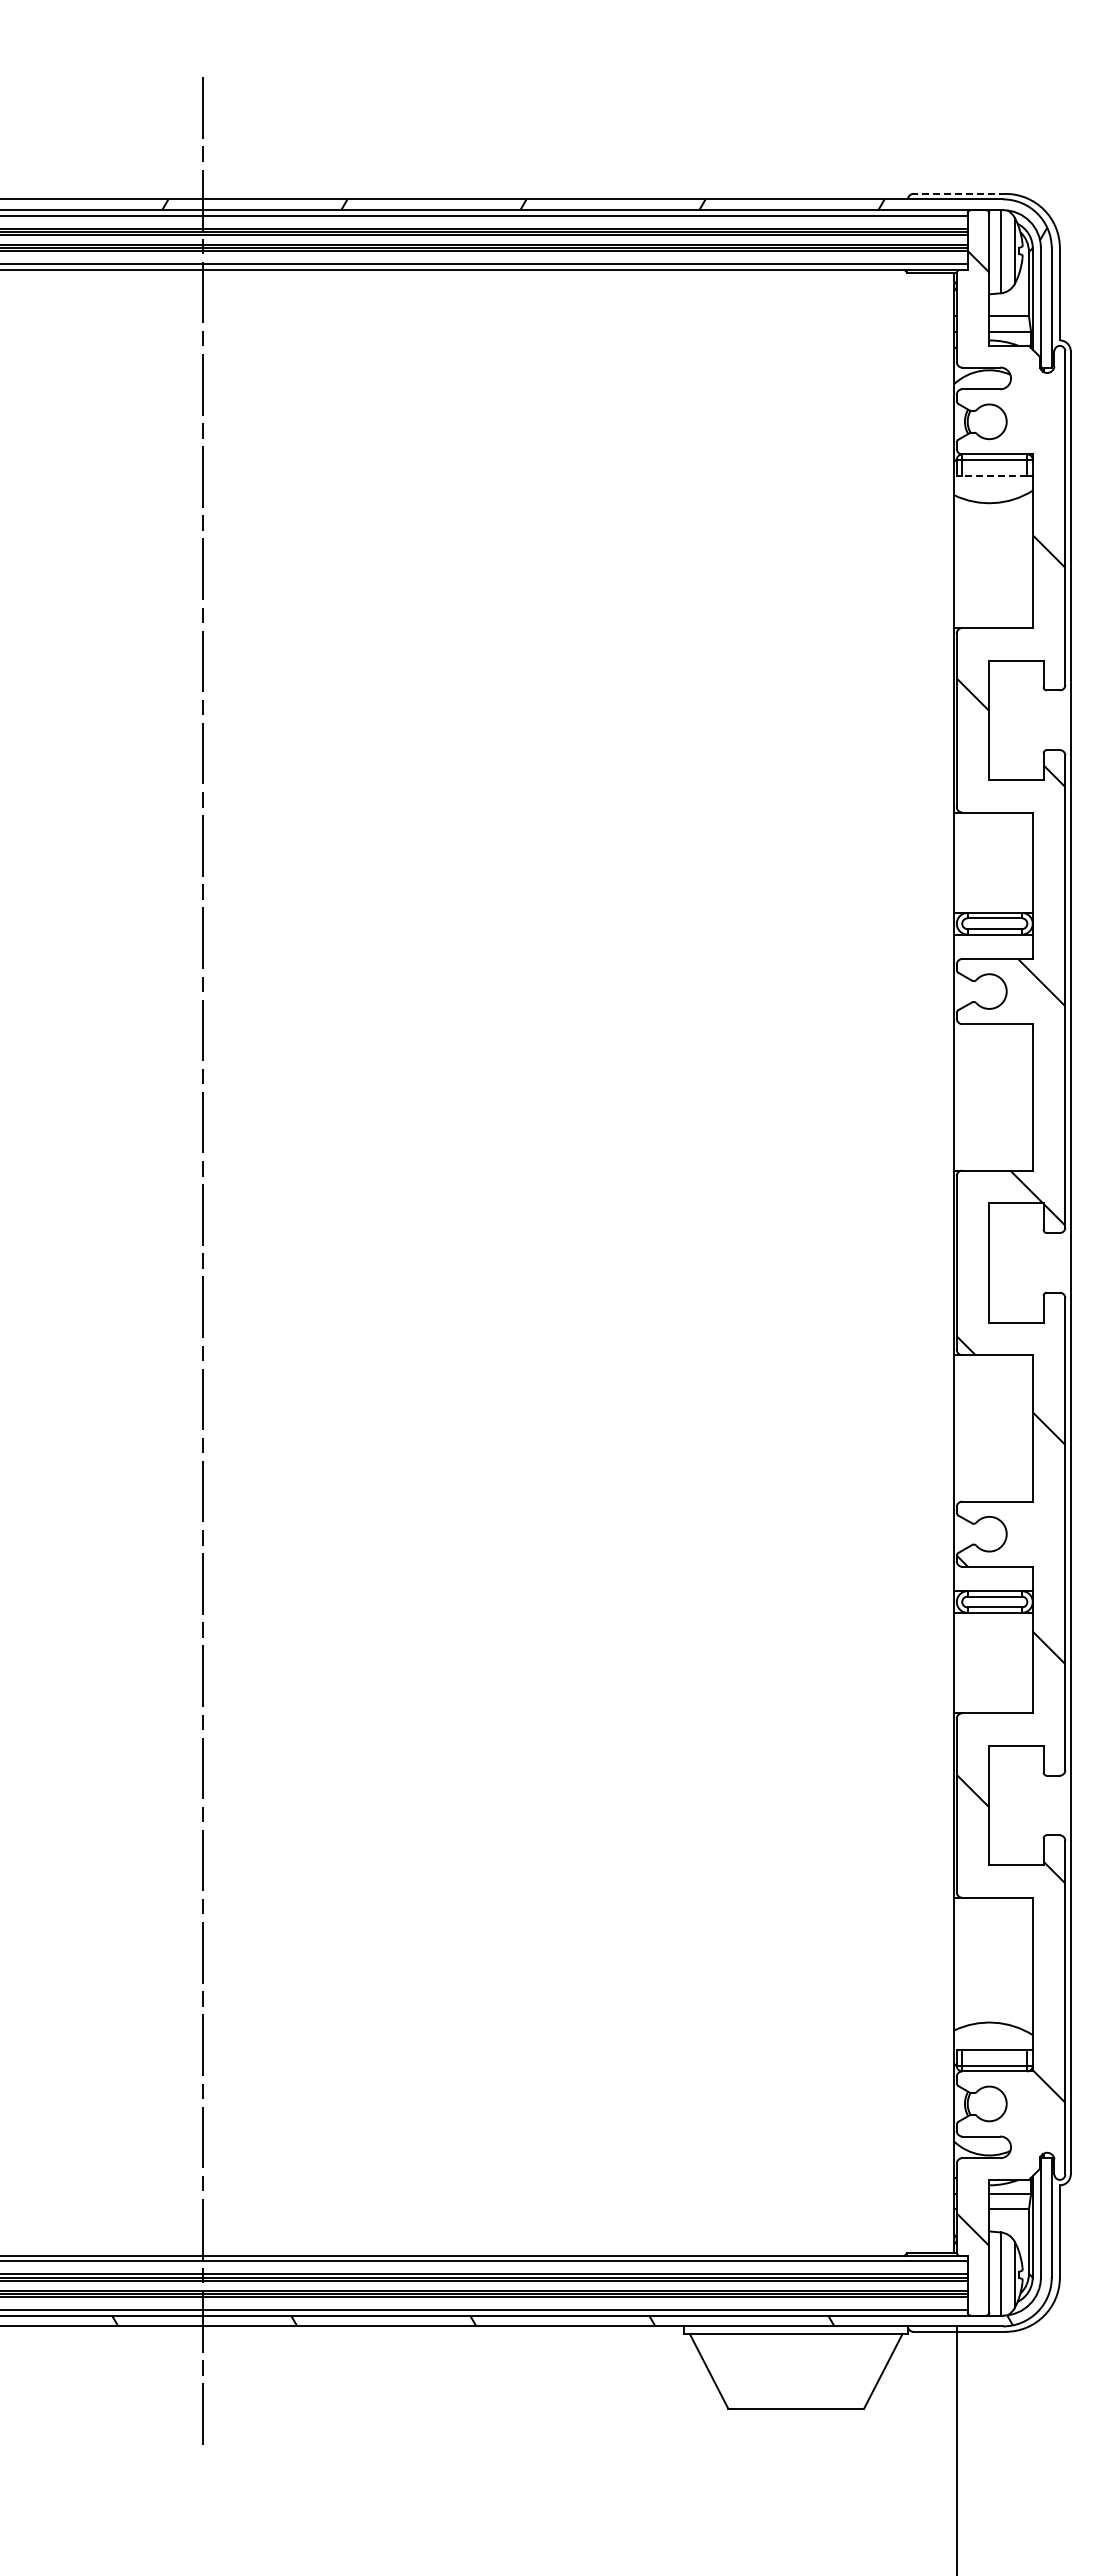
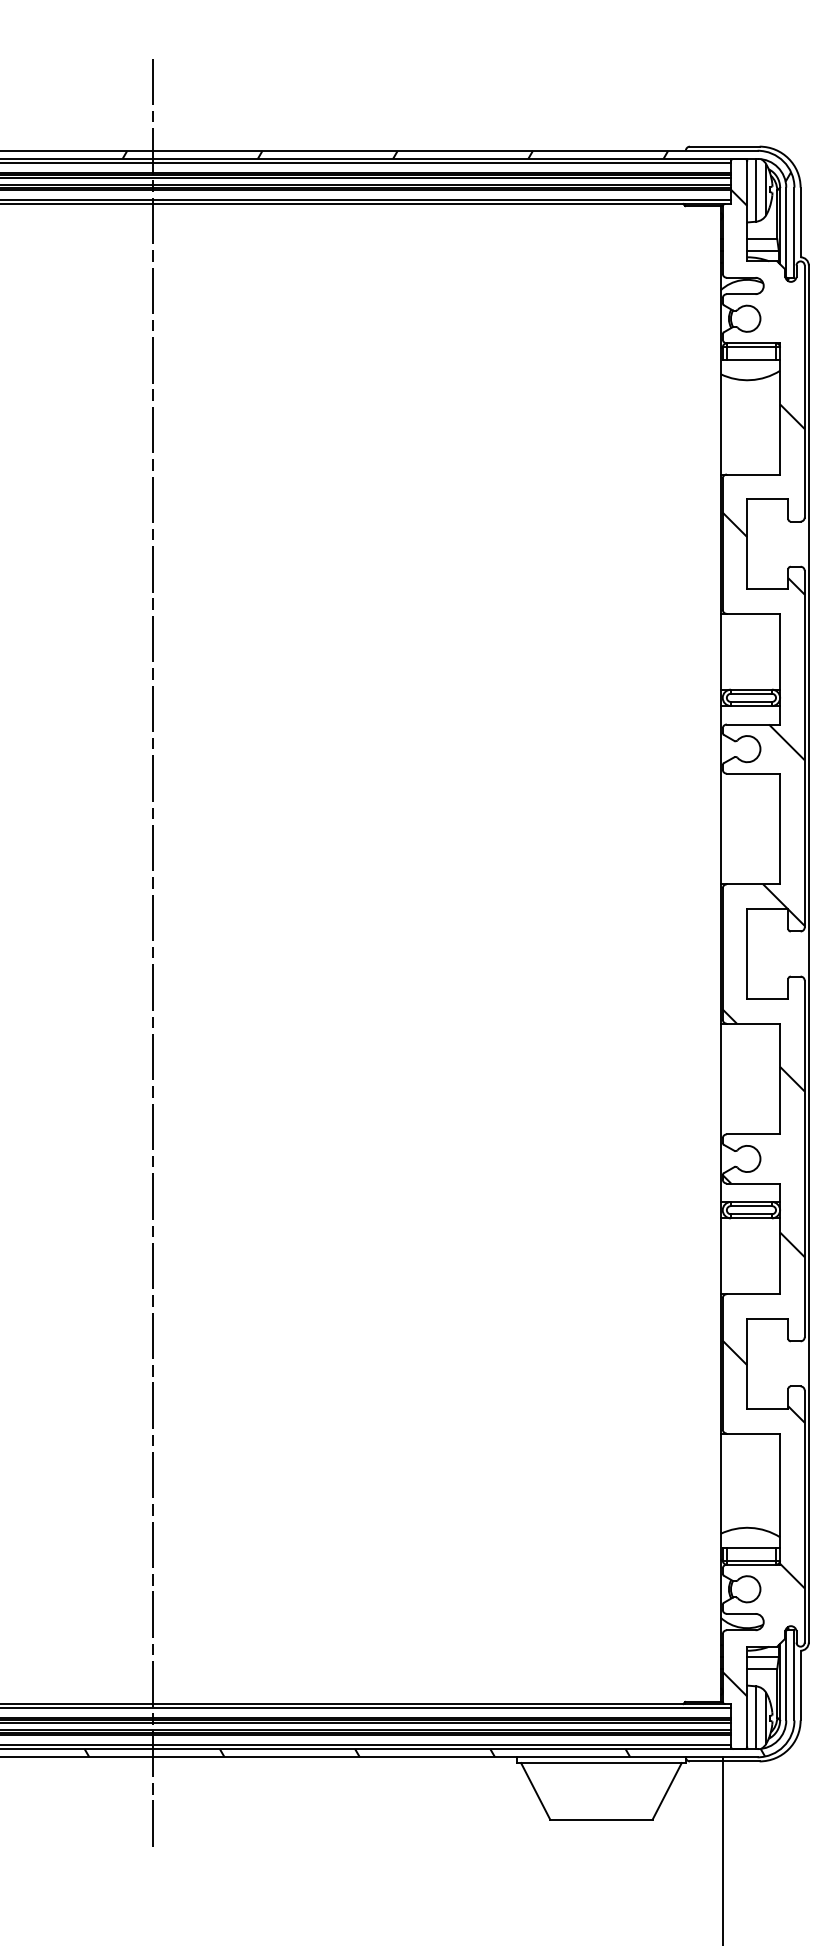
line: (959, 193) -> (724, 146), dashed -> solid
line: (994, 476) -> (751, 360), dashed -> solid

